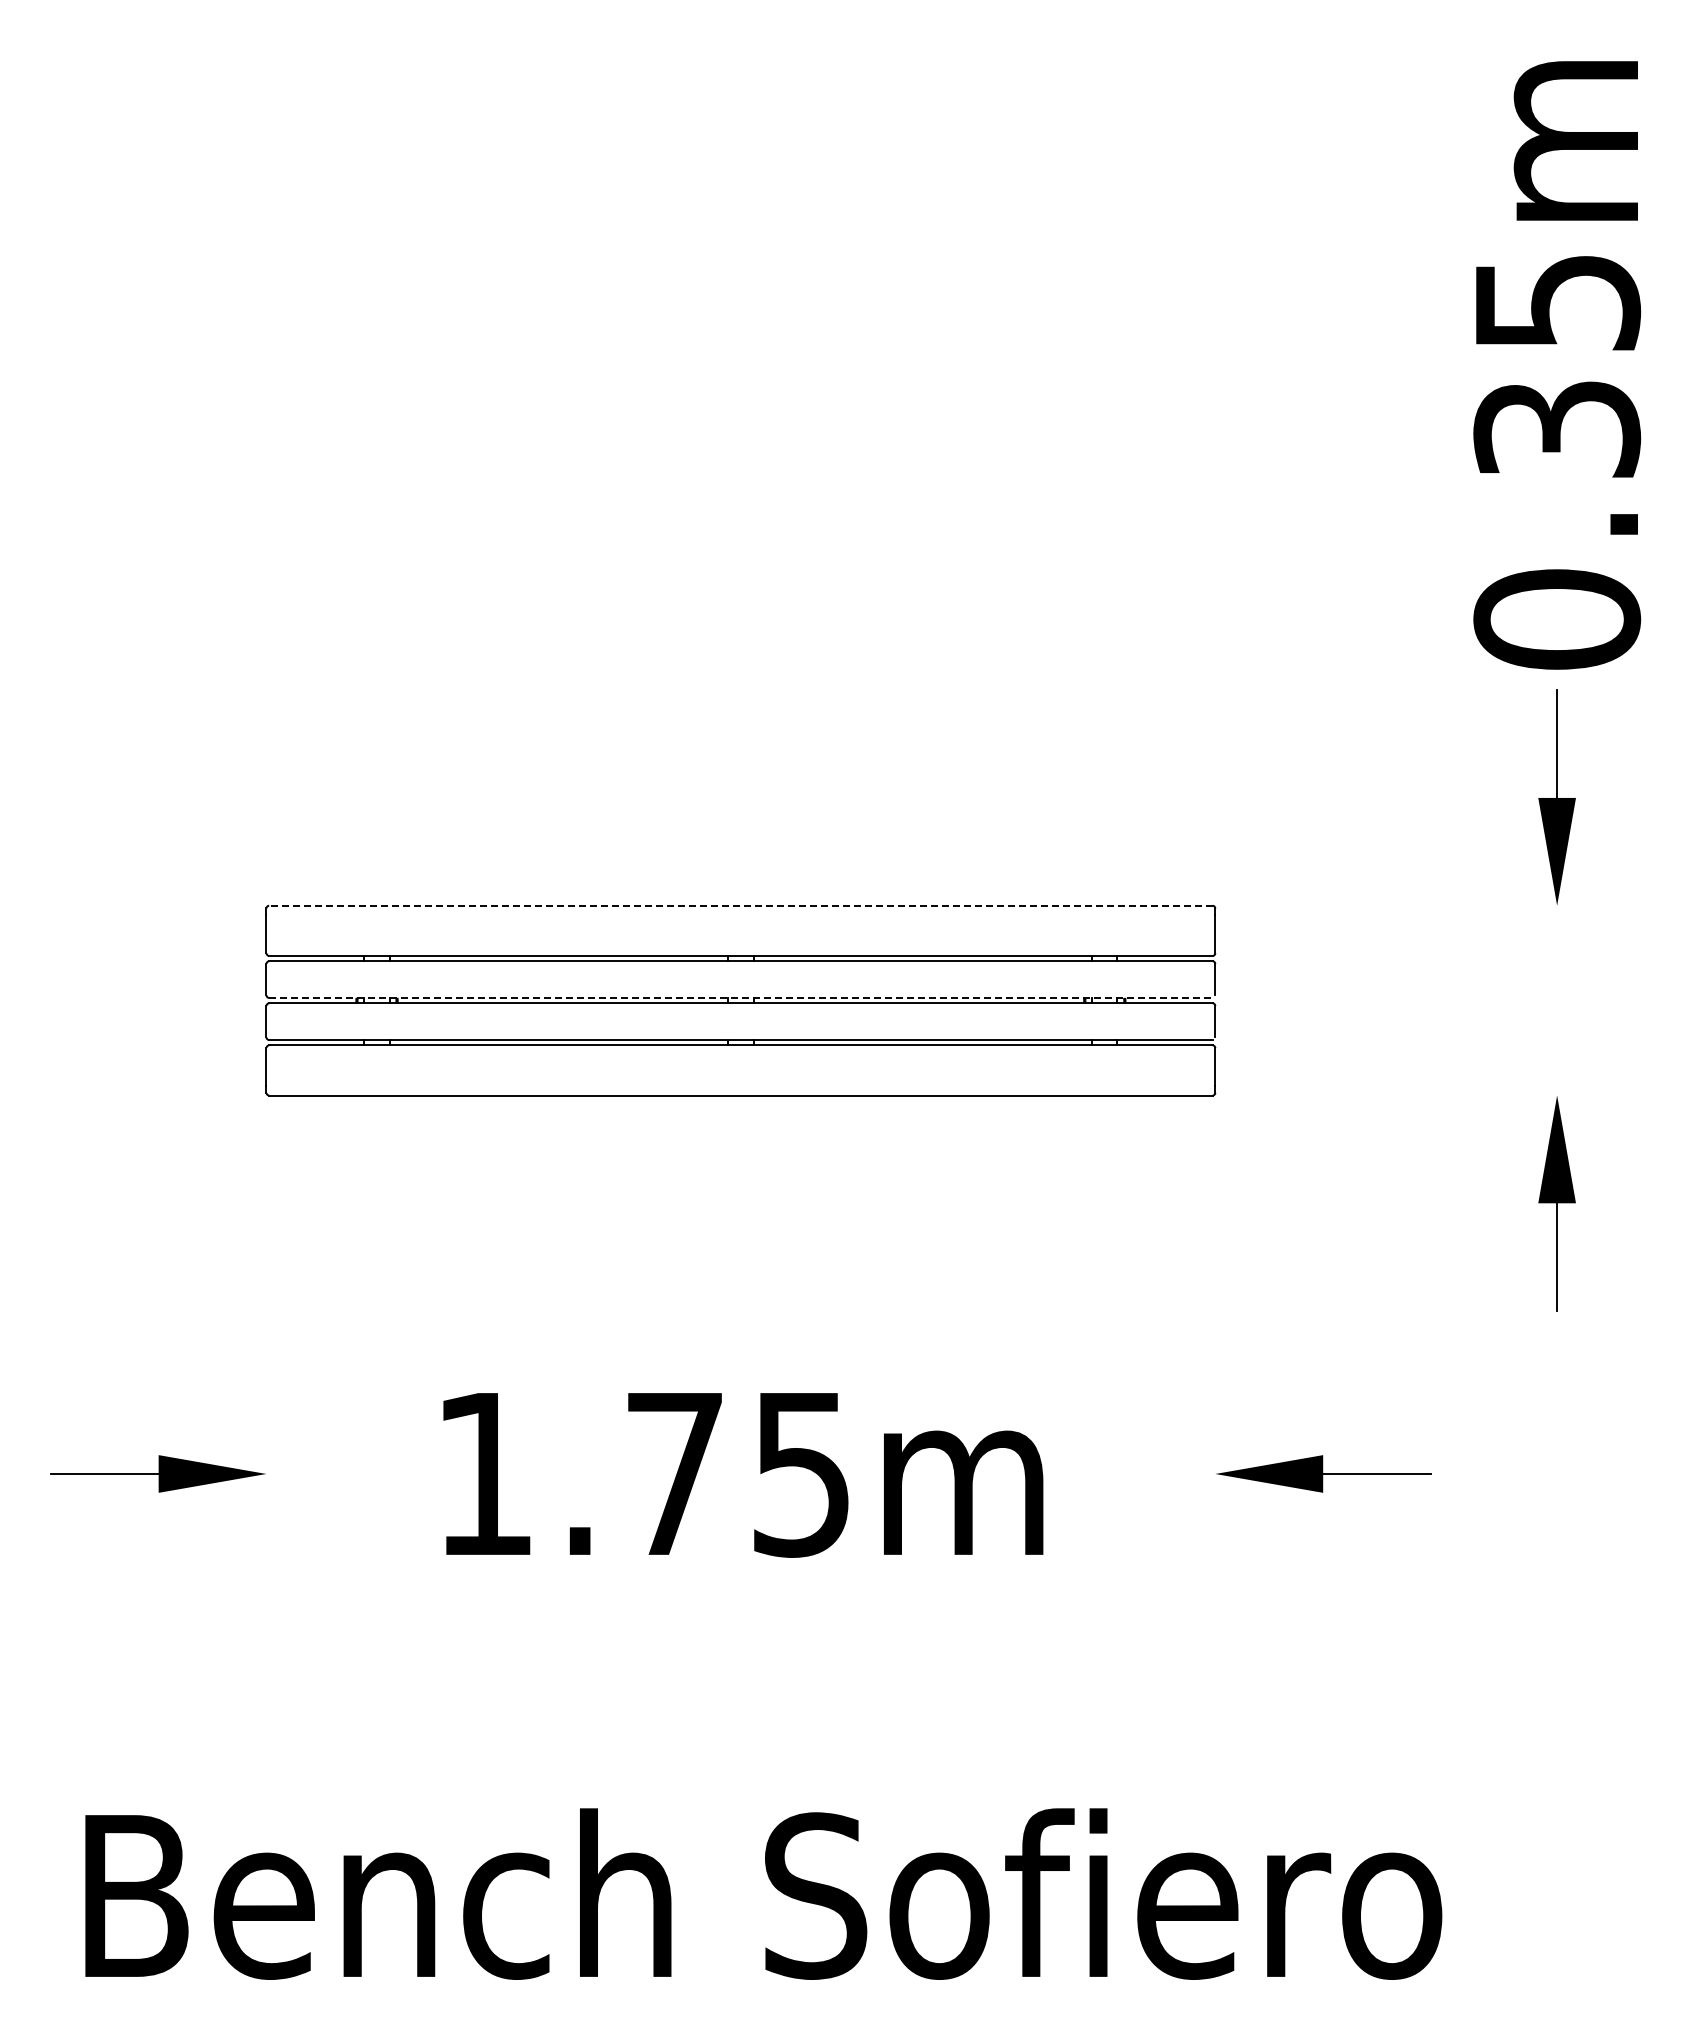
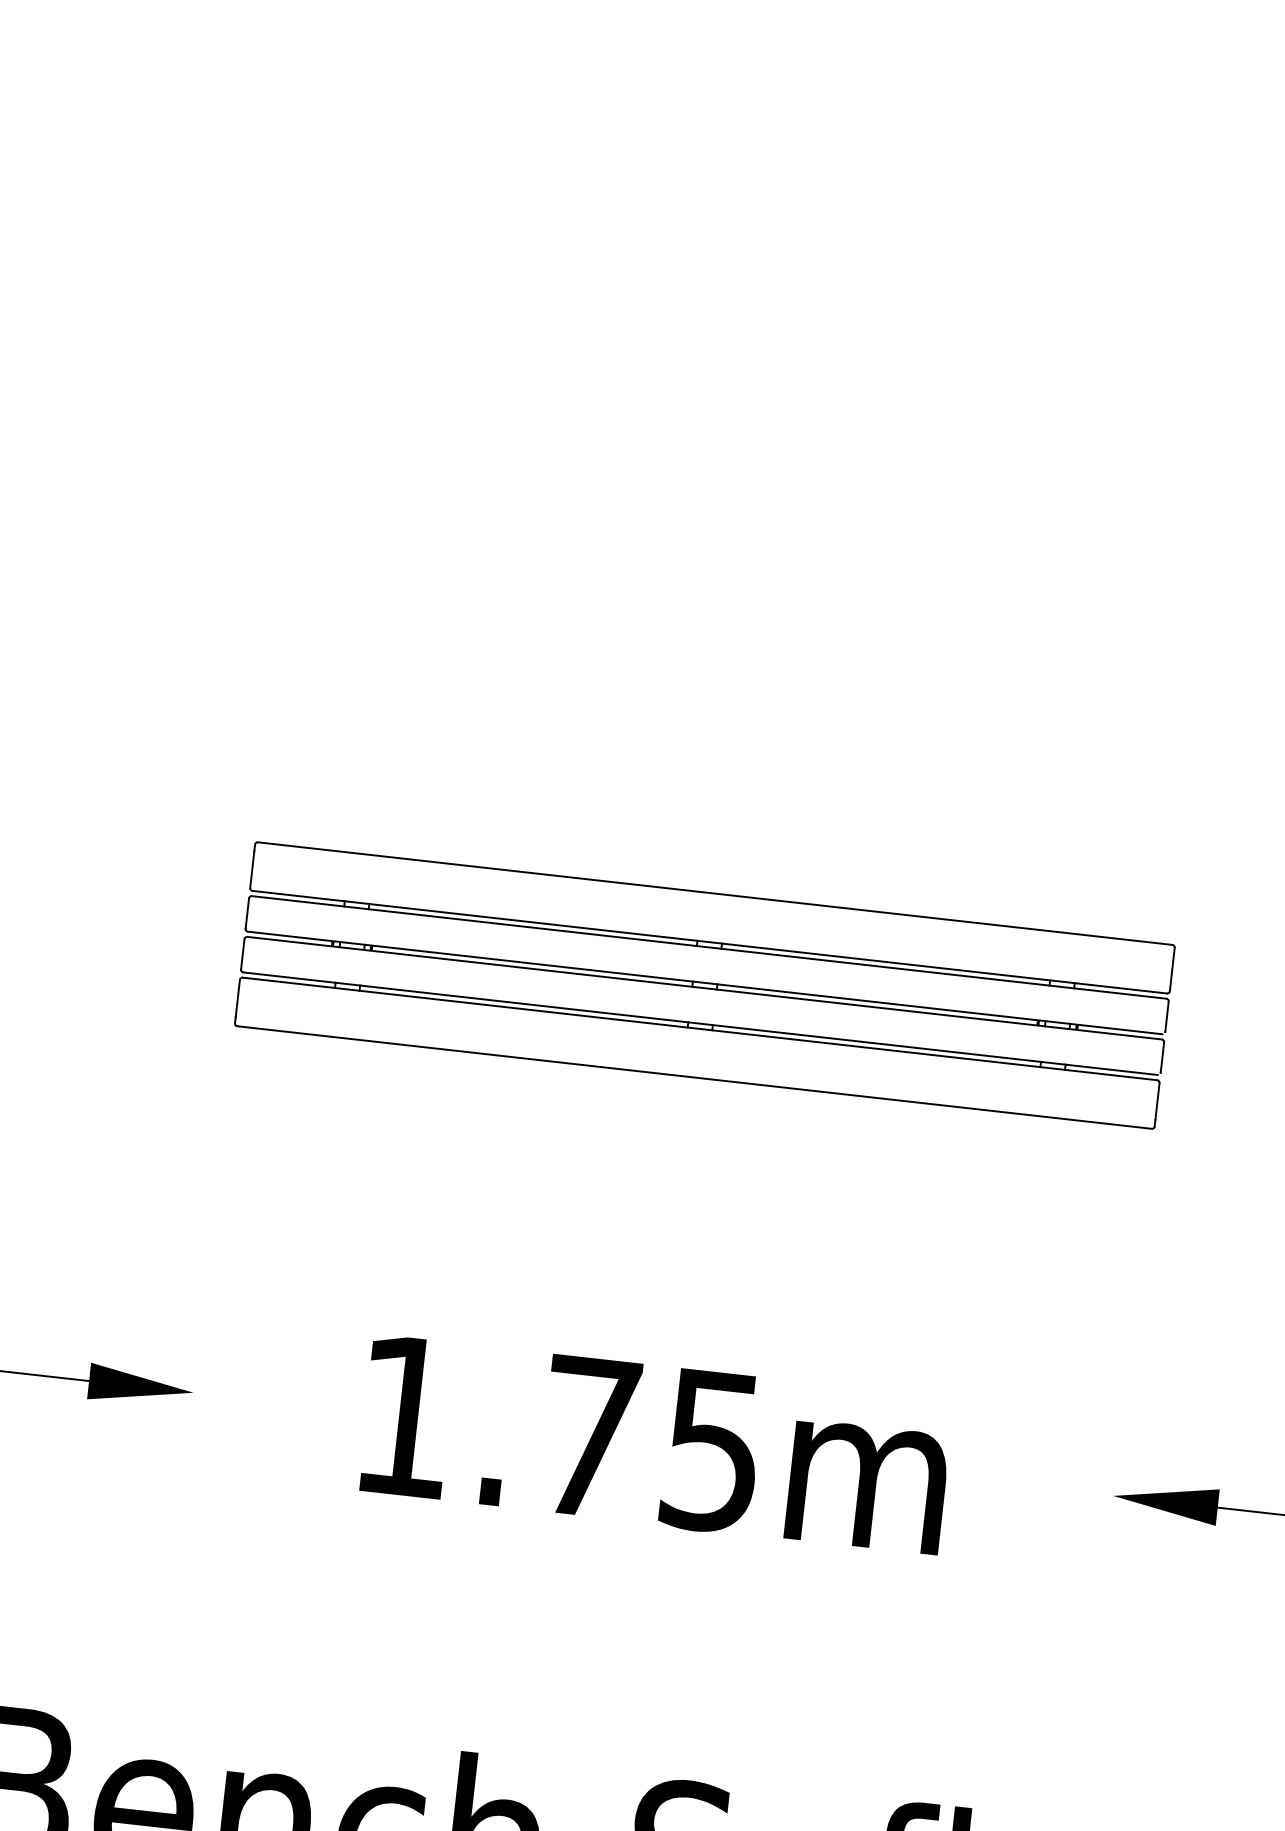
line: (740, 905) -> (714, 893), dashed -> solid
line: (740, 997) -> (704, 982), dashed -> solid

